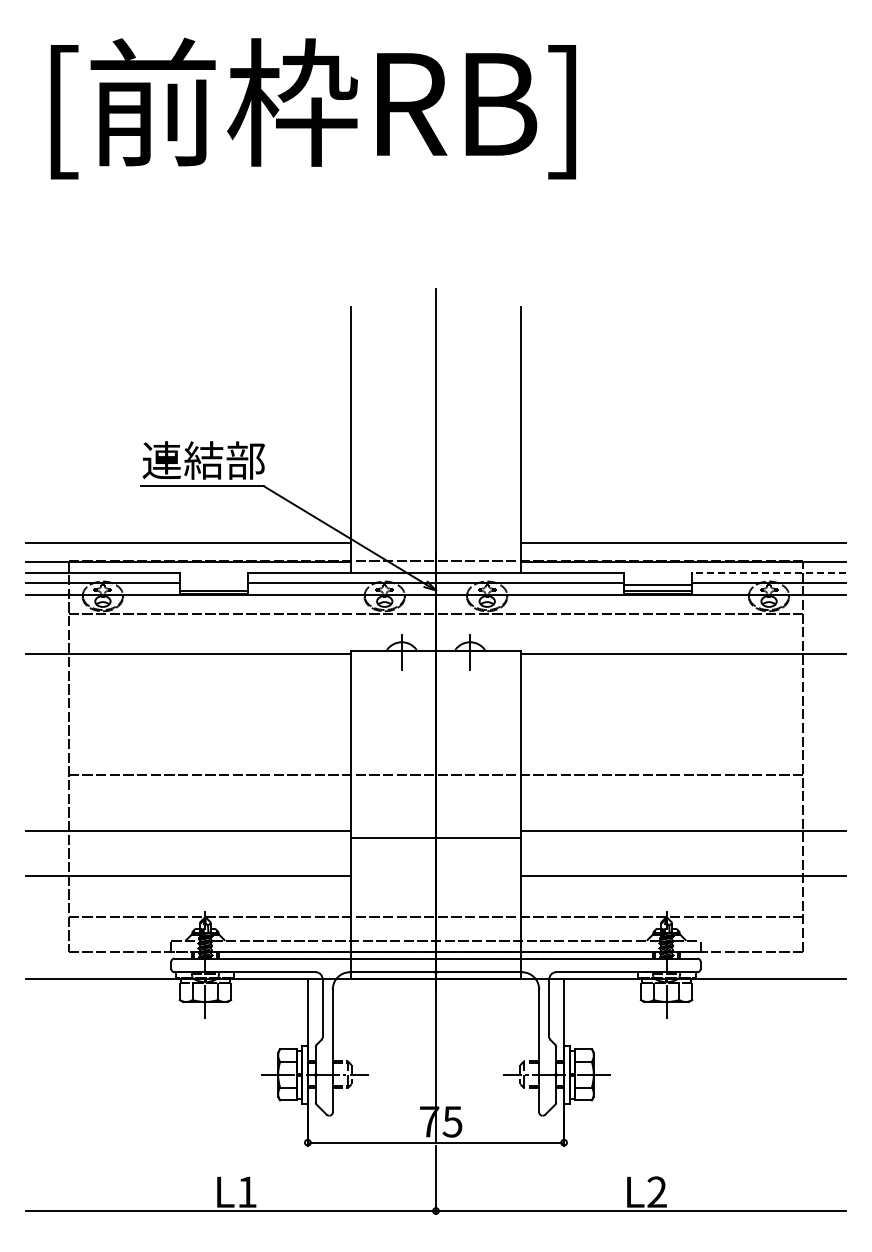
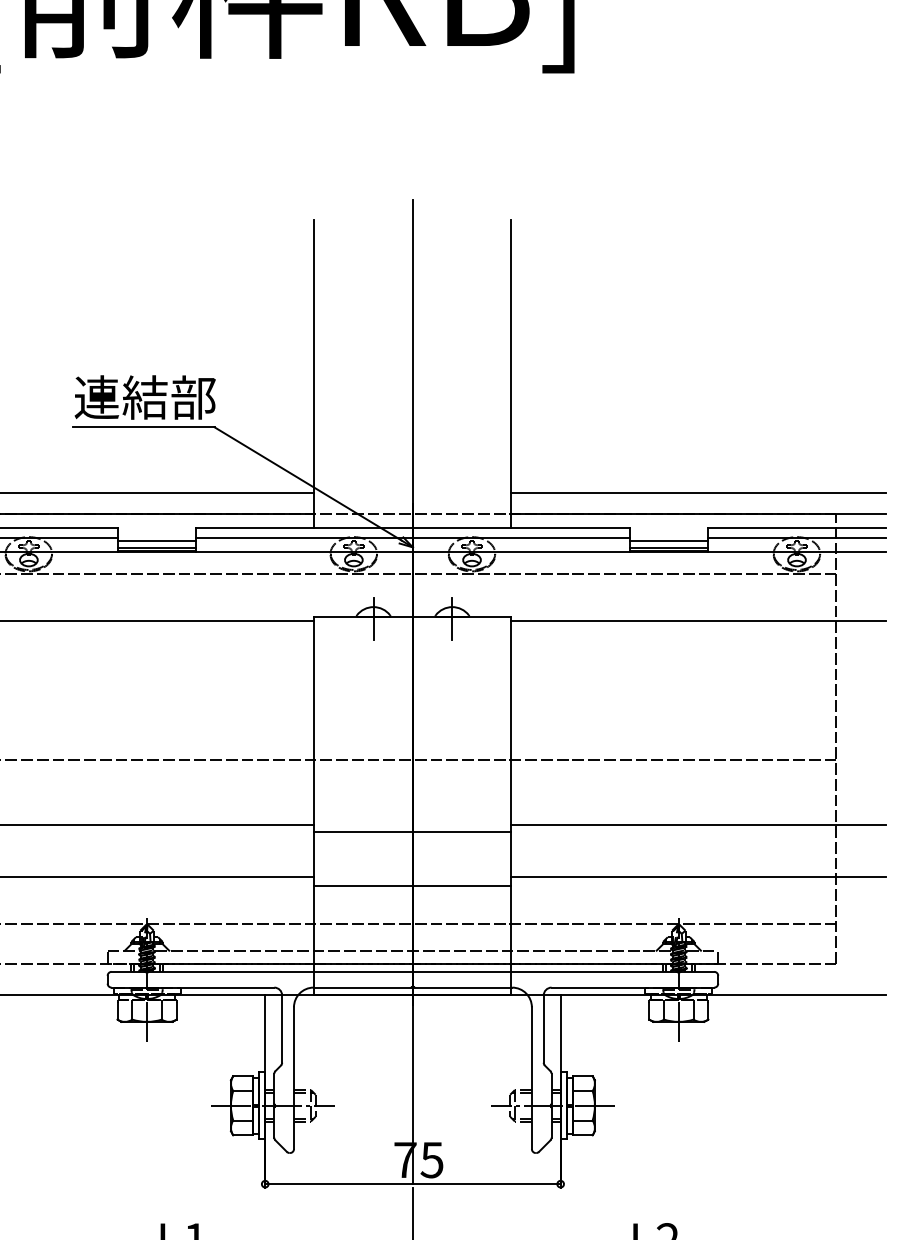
line: (769, 573) -> (797, 527), dashed -> solid
line: (213, 585) -> (156, 541), added
line: (435, 883) -> (412, 885), added

